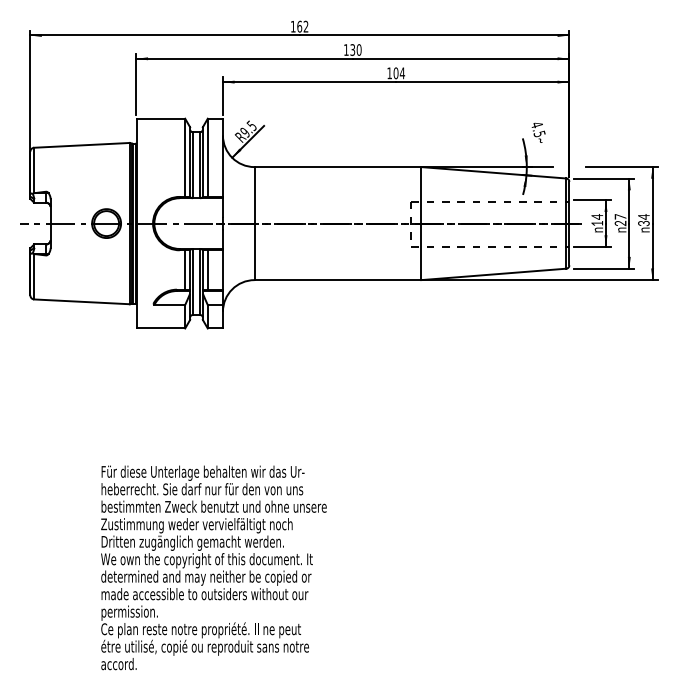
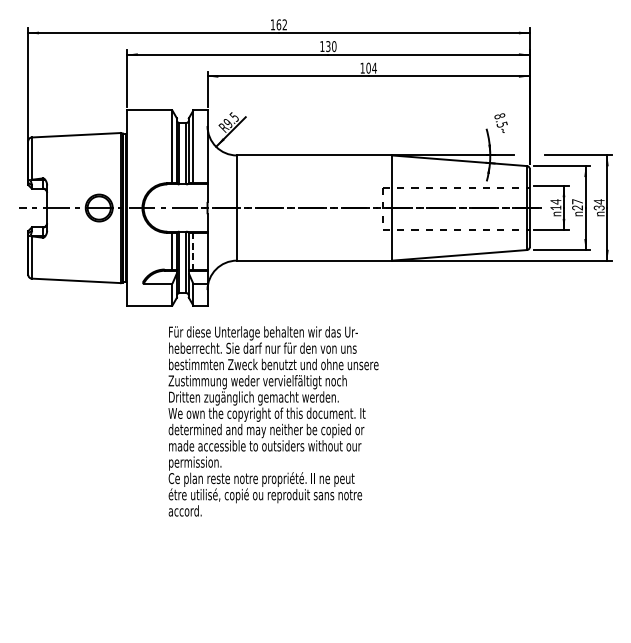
text: (536, 124) -> (499, 115), 4.5 -> 8.5
line: (207, 269) -> (193, 250), solid -> dashed
text: (213, 567) -> (273, 421), moved

